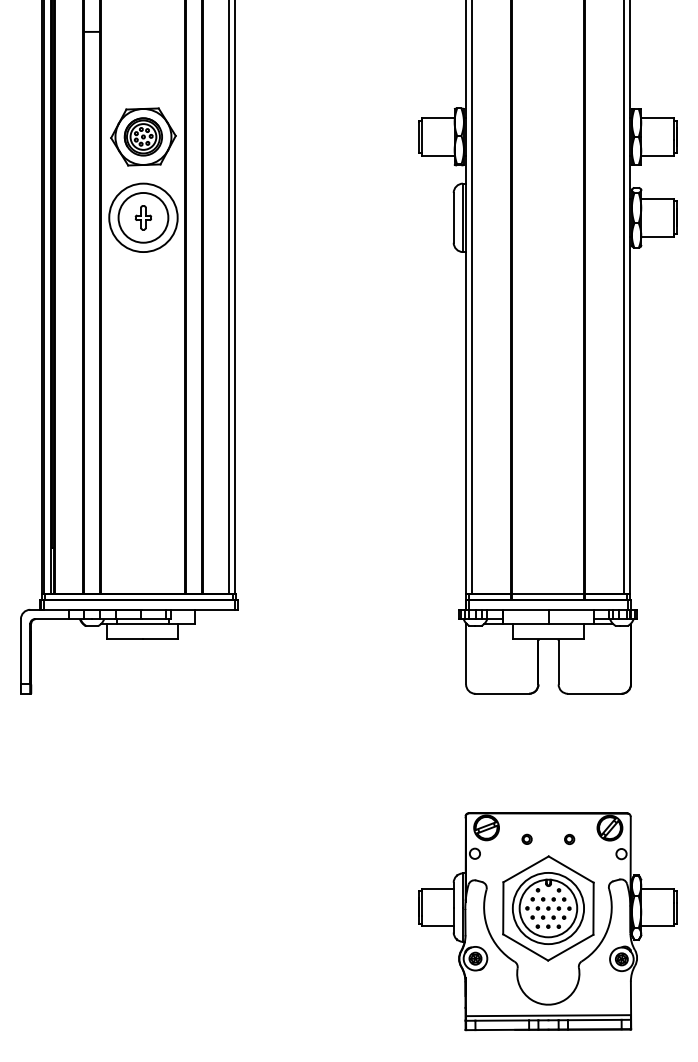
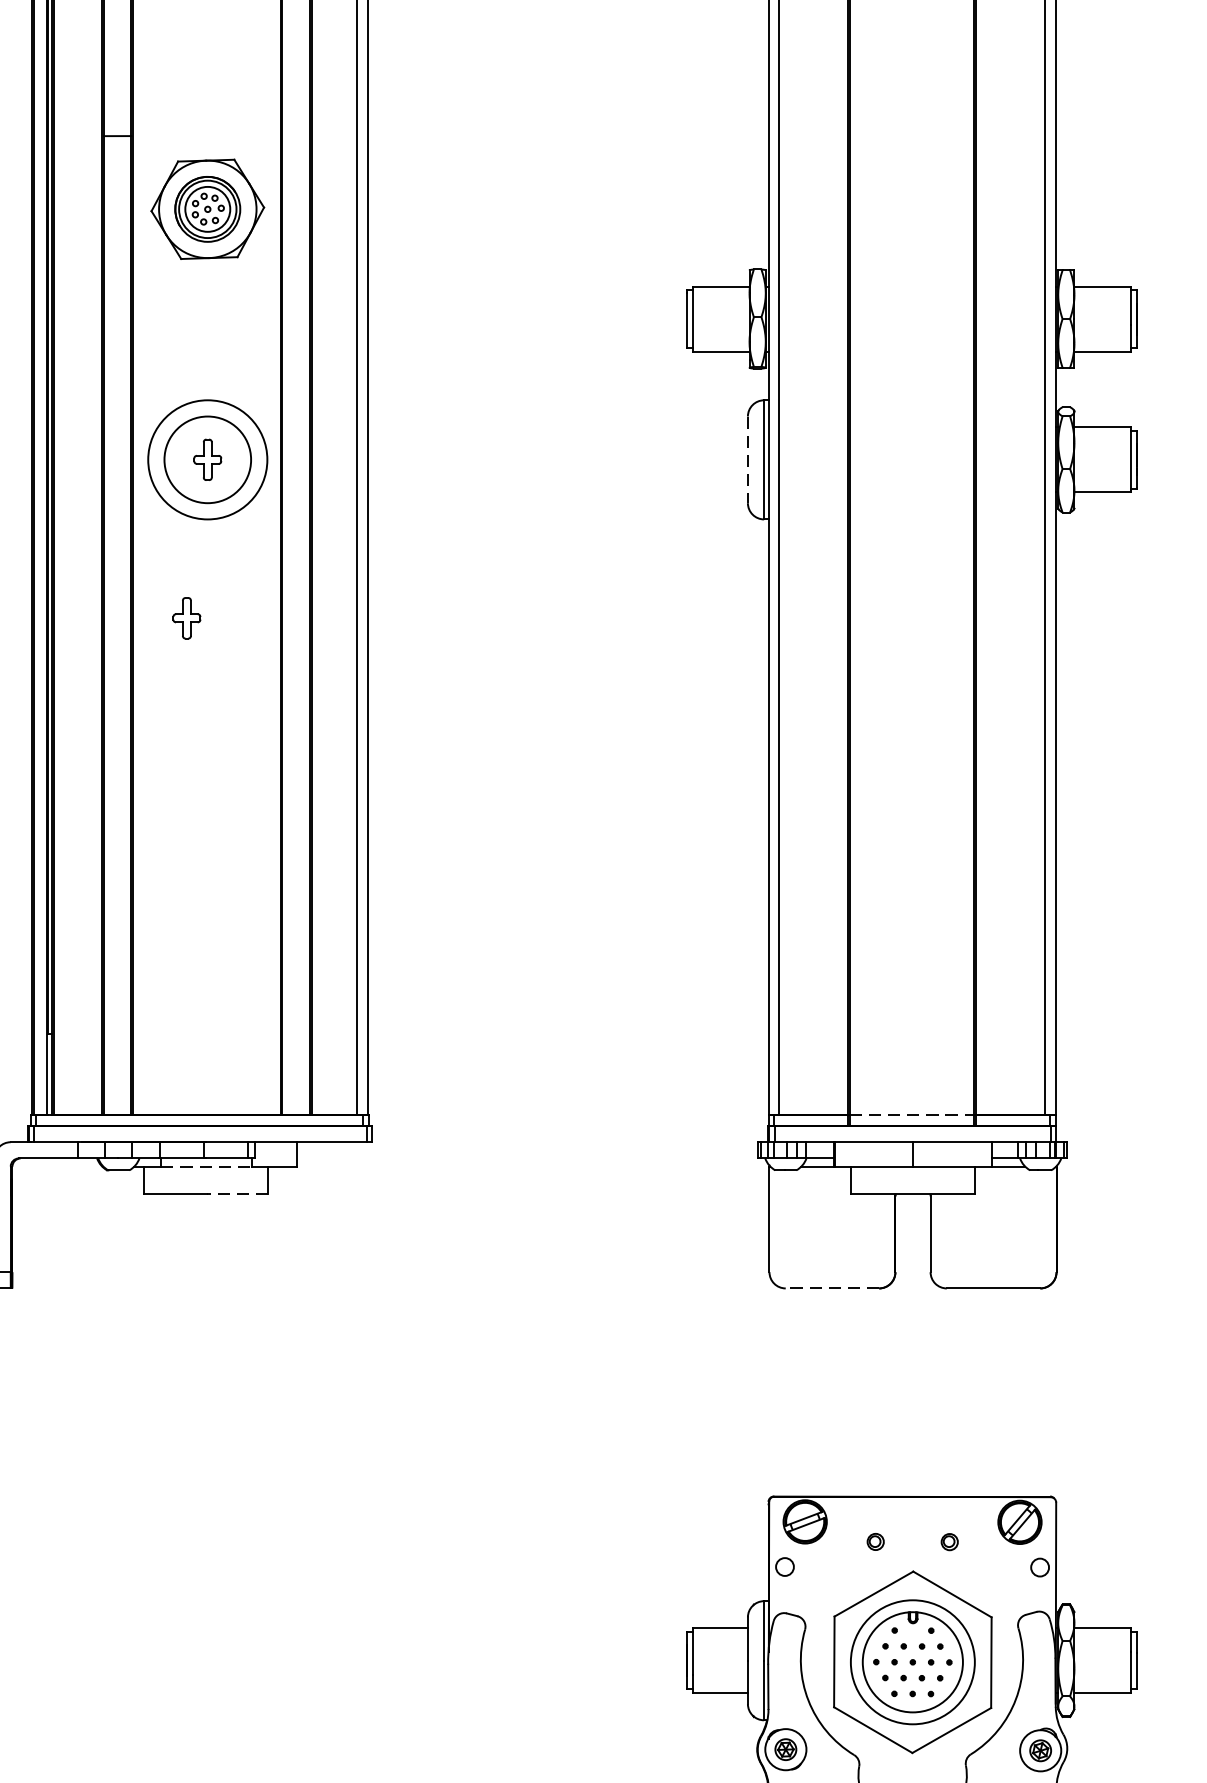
part: (143, 136) -> (207, 208), moved
line: (453, 217) -> (747, 459), solid -> dashed
part: (131, 308) -> (186, 617), added
line: (547, 594) -> (911, 1115), solid -> dashed
line: (143, 623) -> (207, 1166), solid -> dashed
line: (160, 639) -> (237, 1193), solid -> dashed
line: (502, 693) -> (832, 1287), solid -> dashed

